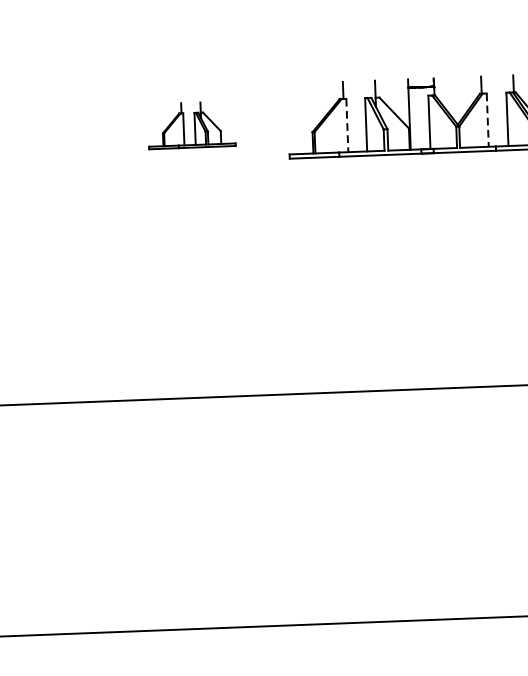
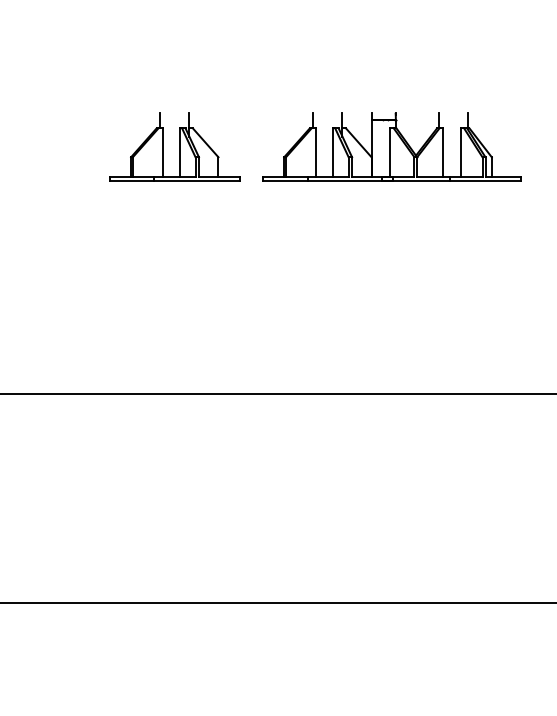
line: (488, 120) -> (443, 152), dashed -> solid
part: (191, 124) -> (174, 146), size x1.67
line: (346, 125) -> (315, 152), dashed -> solid

